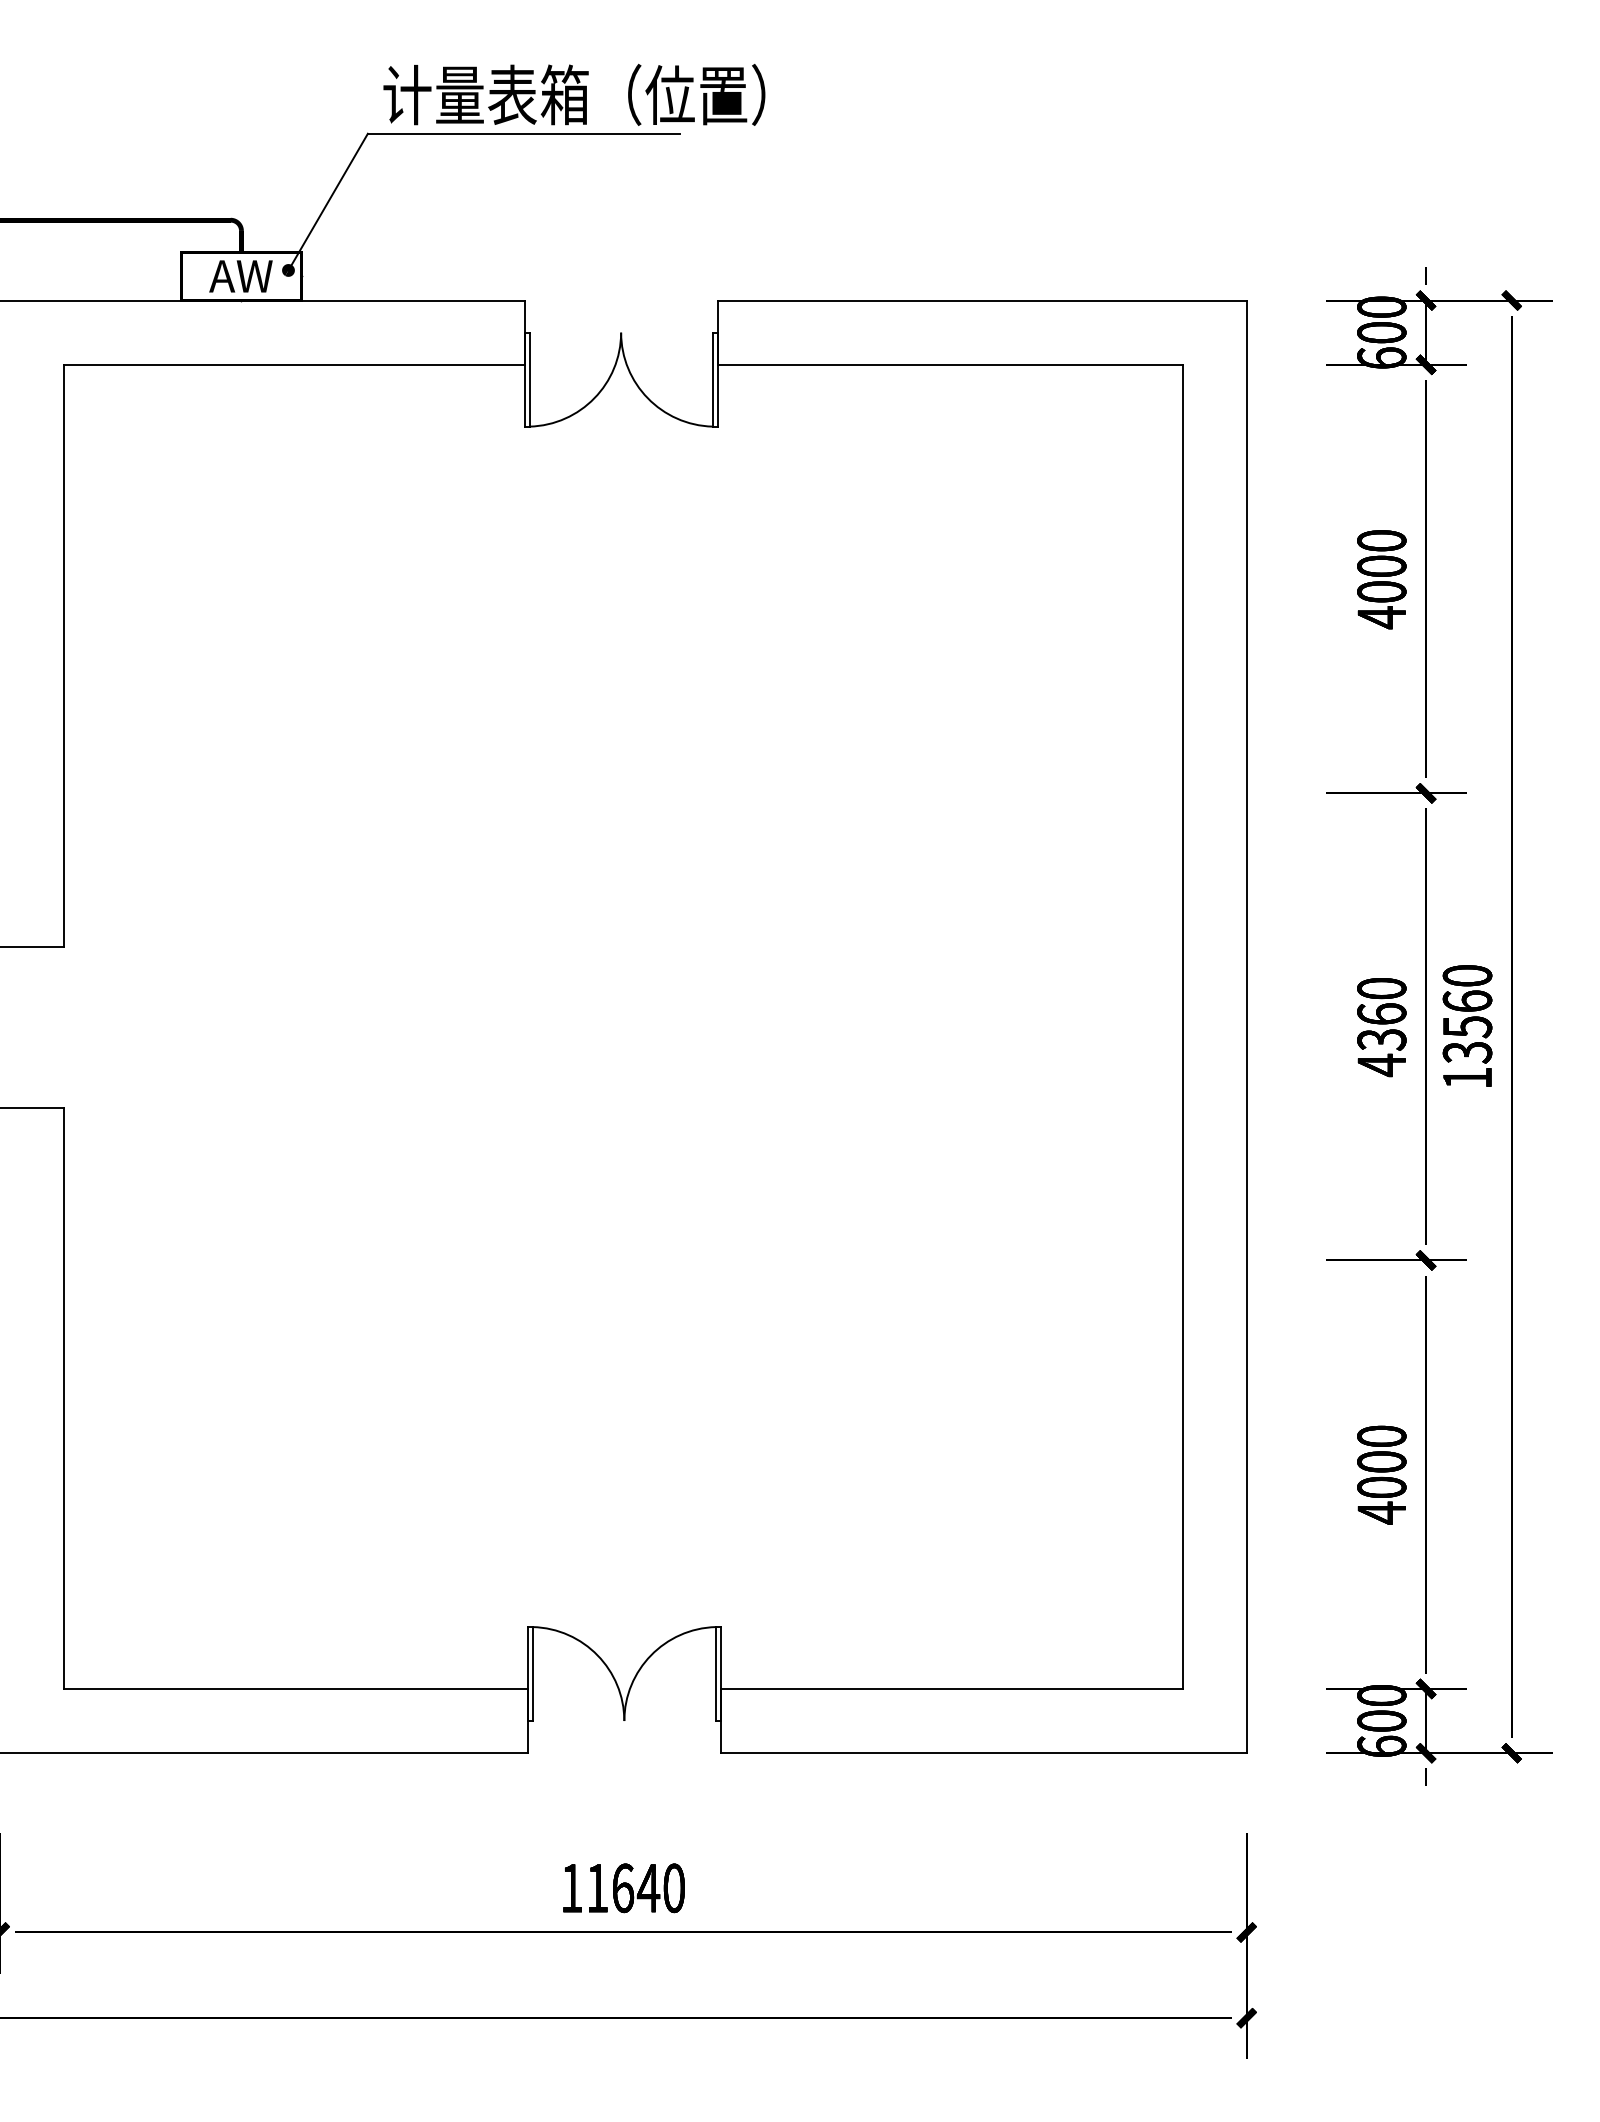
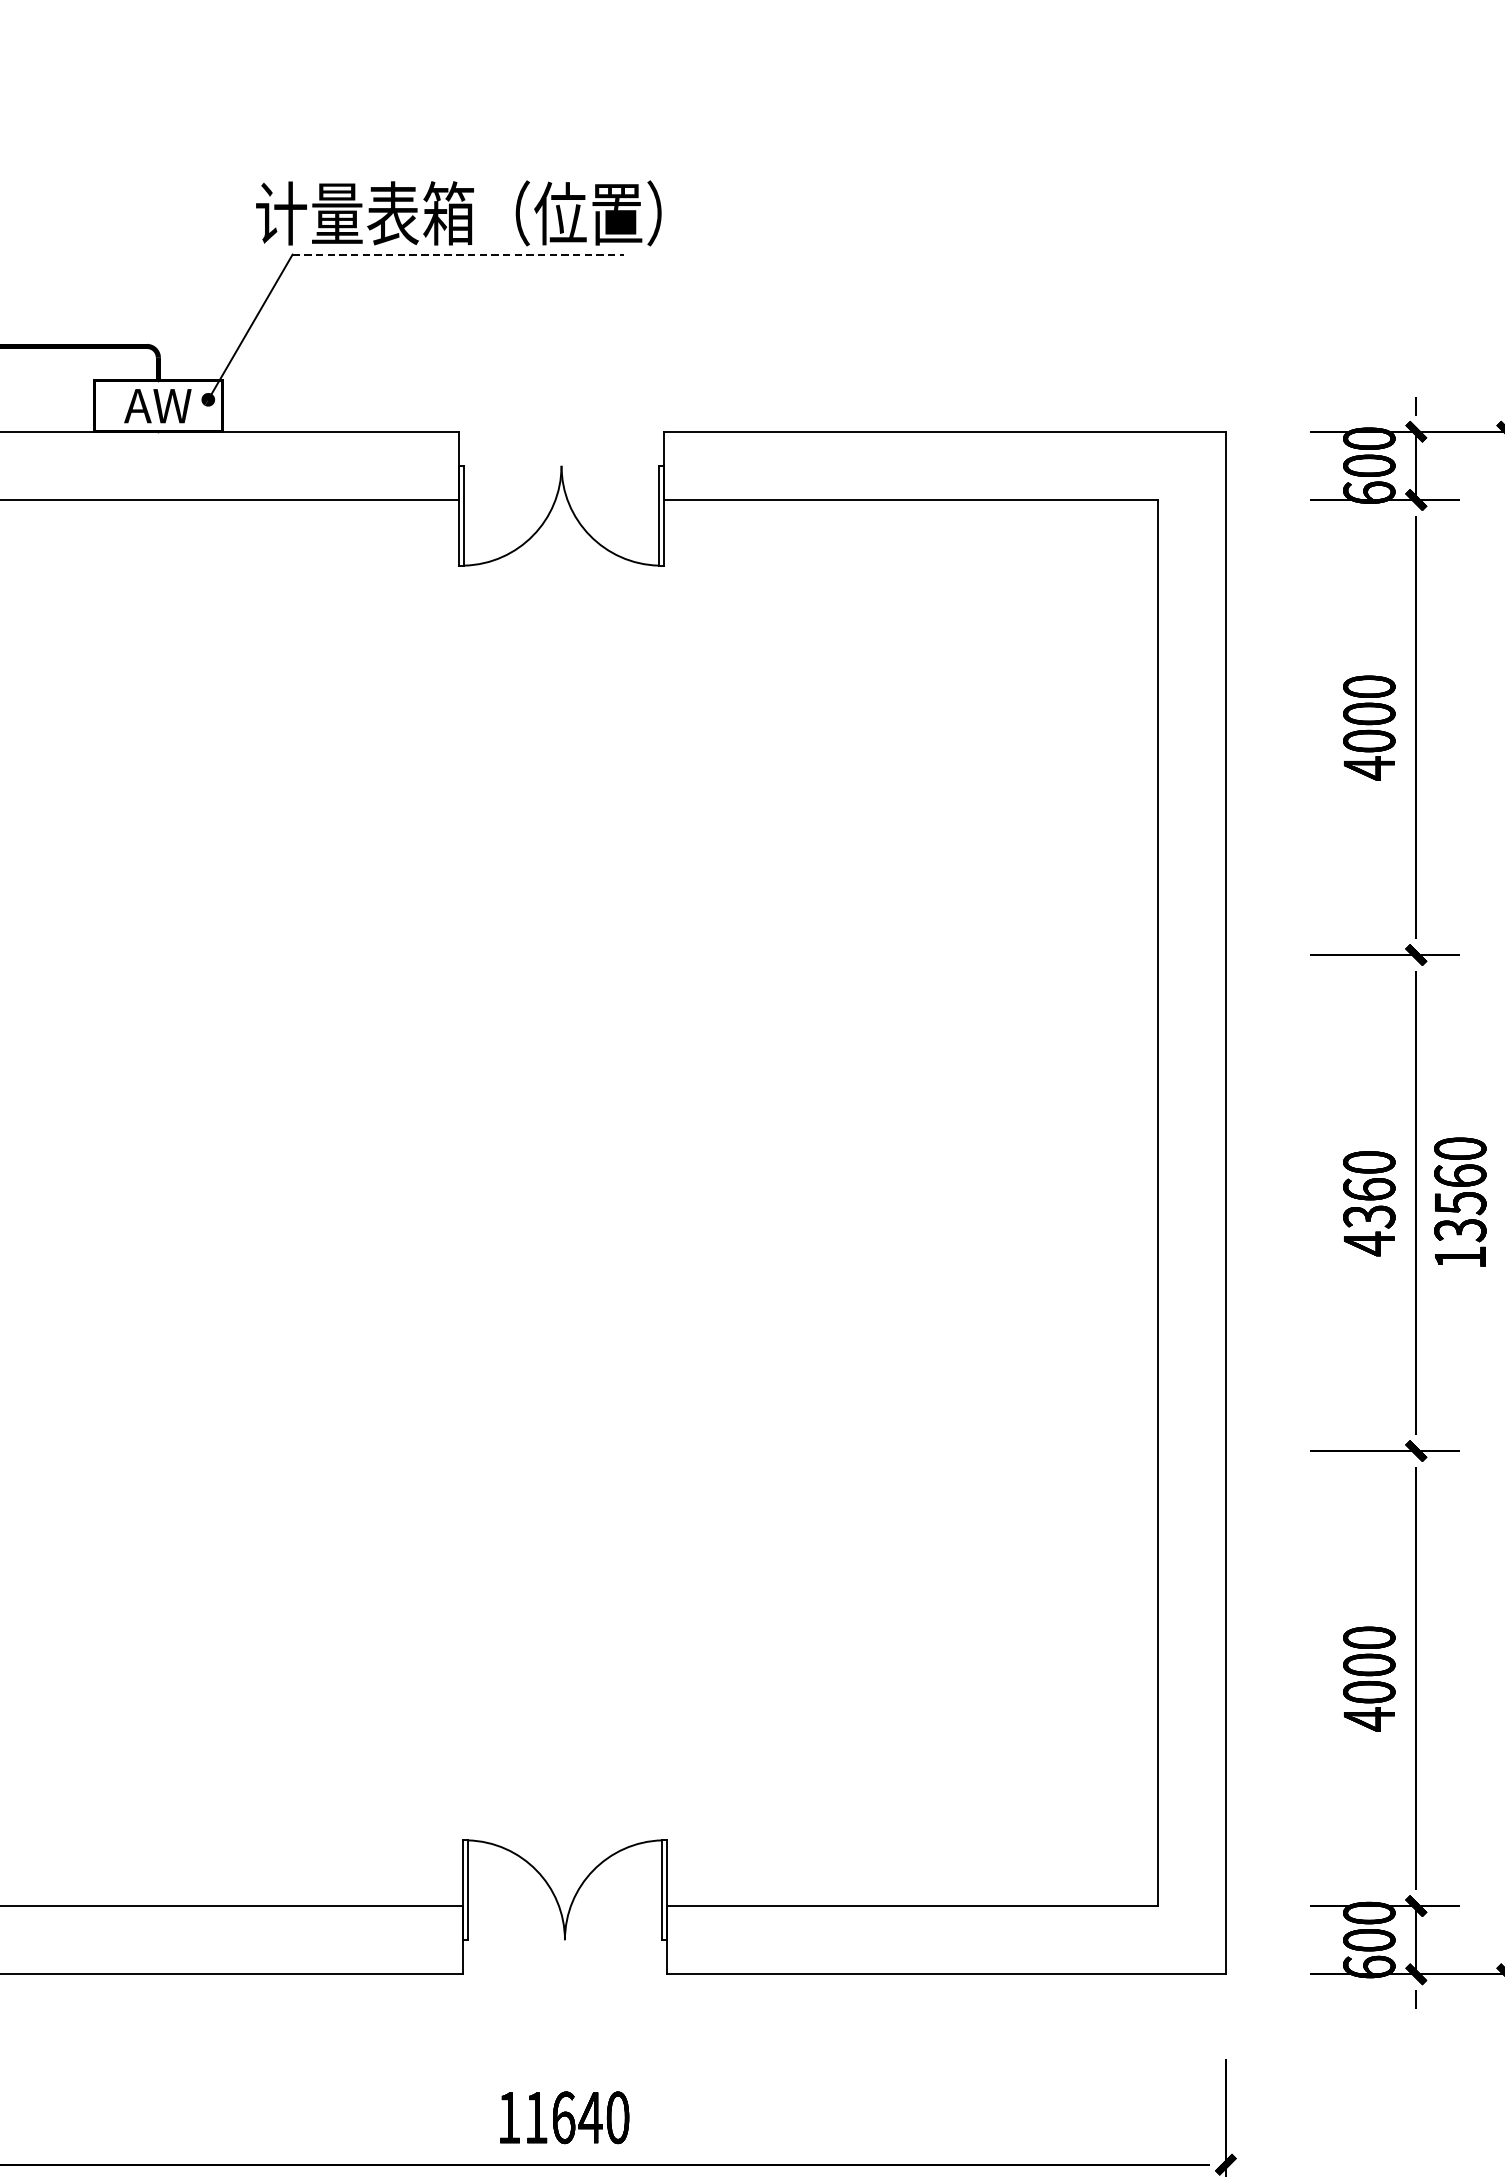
text: (574, 94) -> (458, 212), moved
line: (523, 133) -> (457, 254), solid -> dashed

